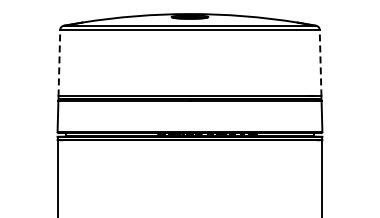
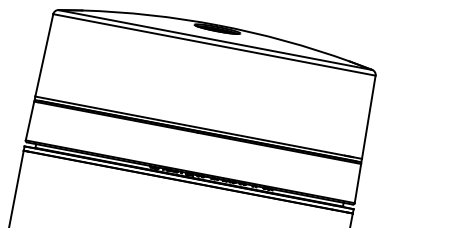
line: (59, 62) -> (44, 54), dashed -> solid
line: (320, 62) -> (368, 116), dashed -> solid

